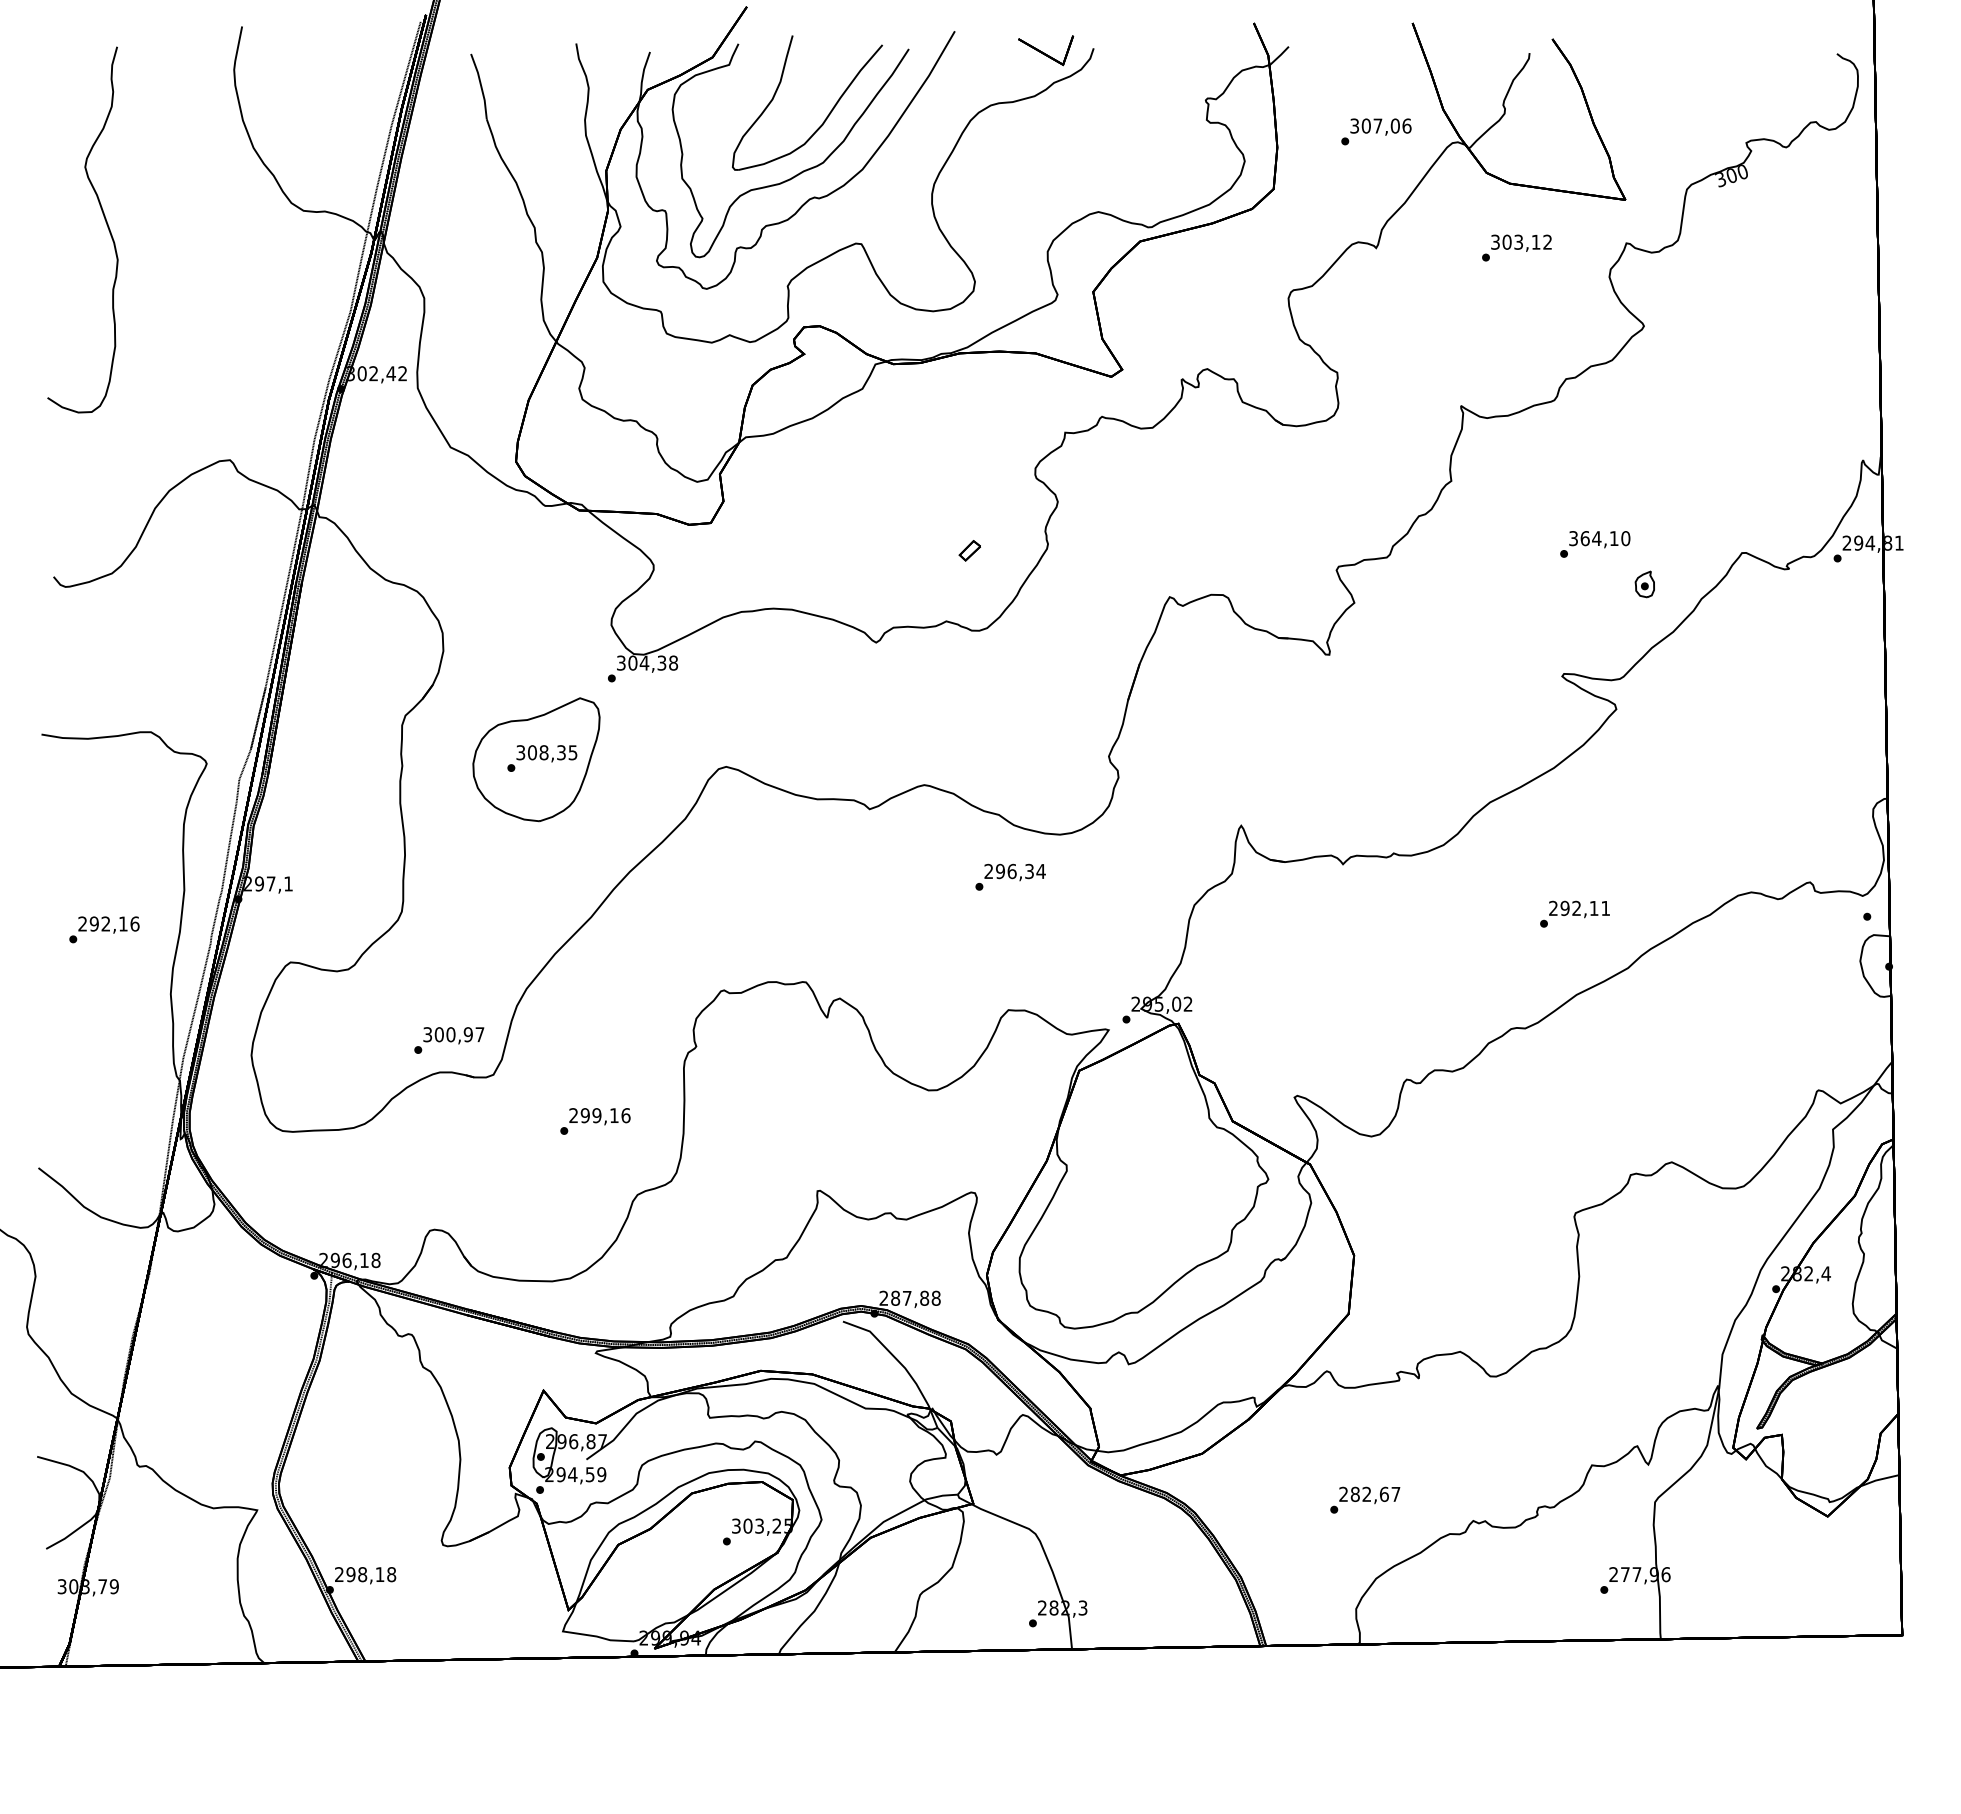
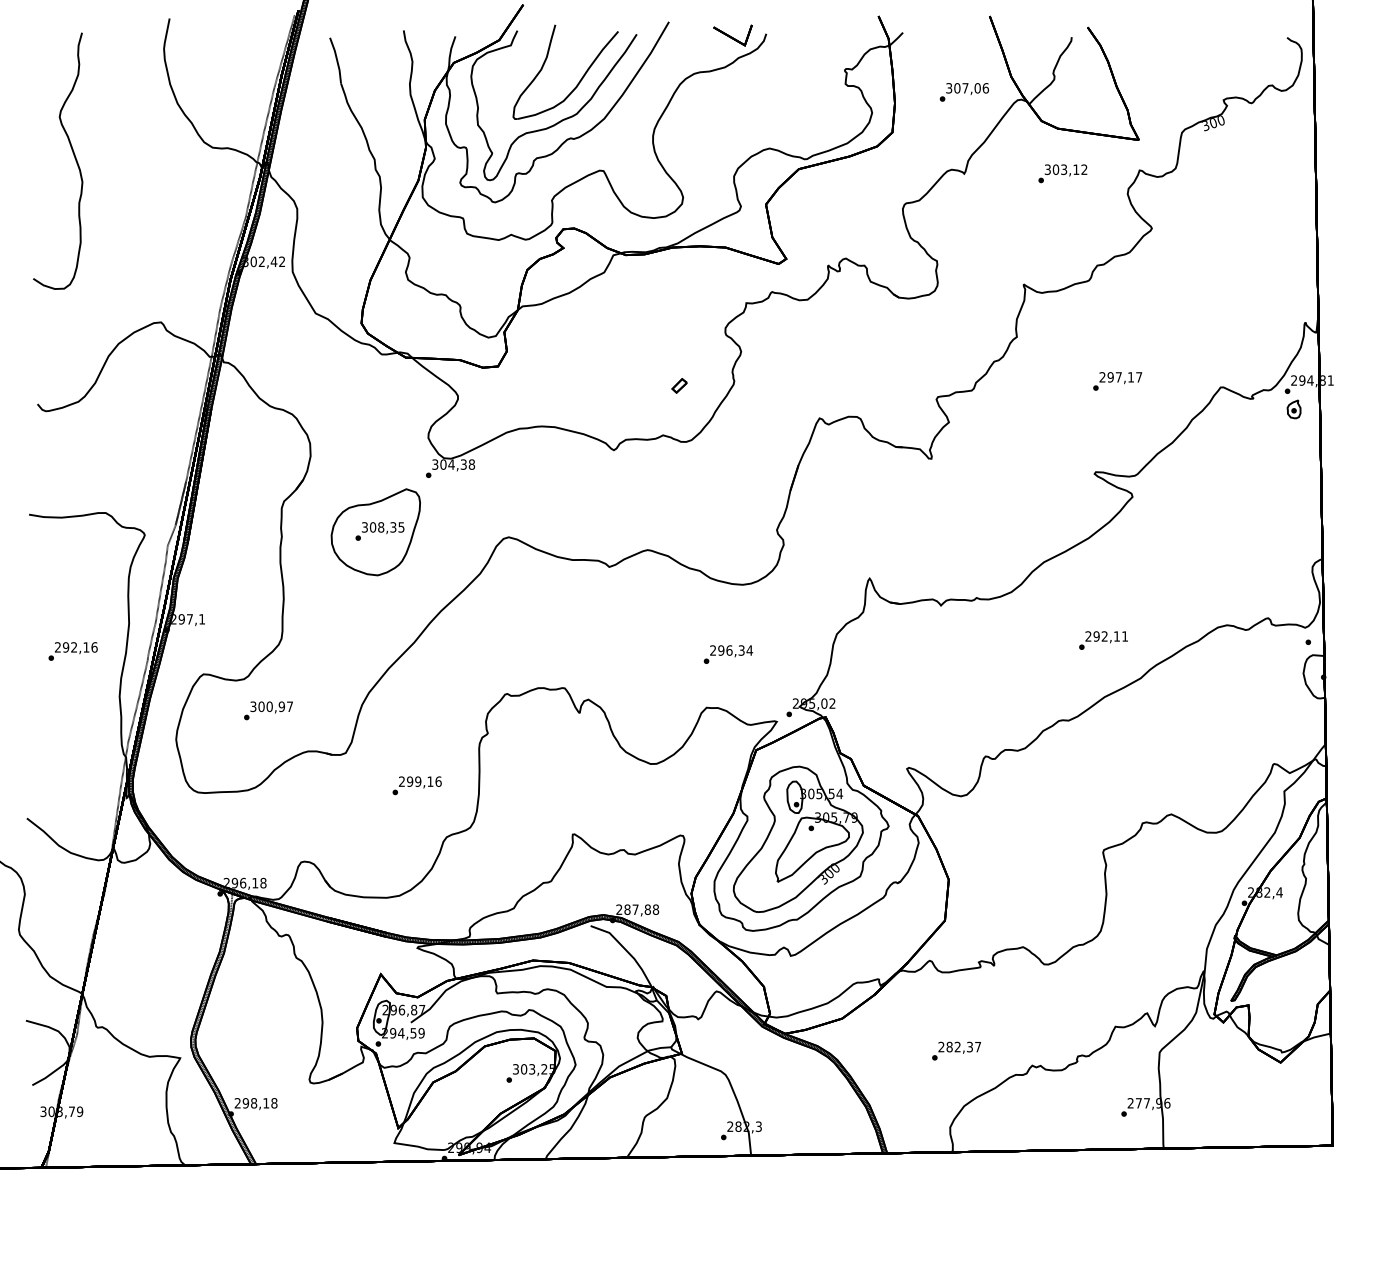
text: (1599, 538) -> (1120, 377), 364,10 -> 297,17
part: (1644, 584) -> (1293, 409), moved
text: (1010, 876) -> (728, 654), moved
text: (449, 1040) -> (268, 710), moved
part: (1139, 1197) -> (798, 839), added
text: (1383, 1493) -> (969, 1046), 282,67 -> 282,37

